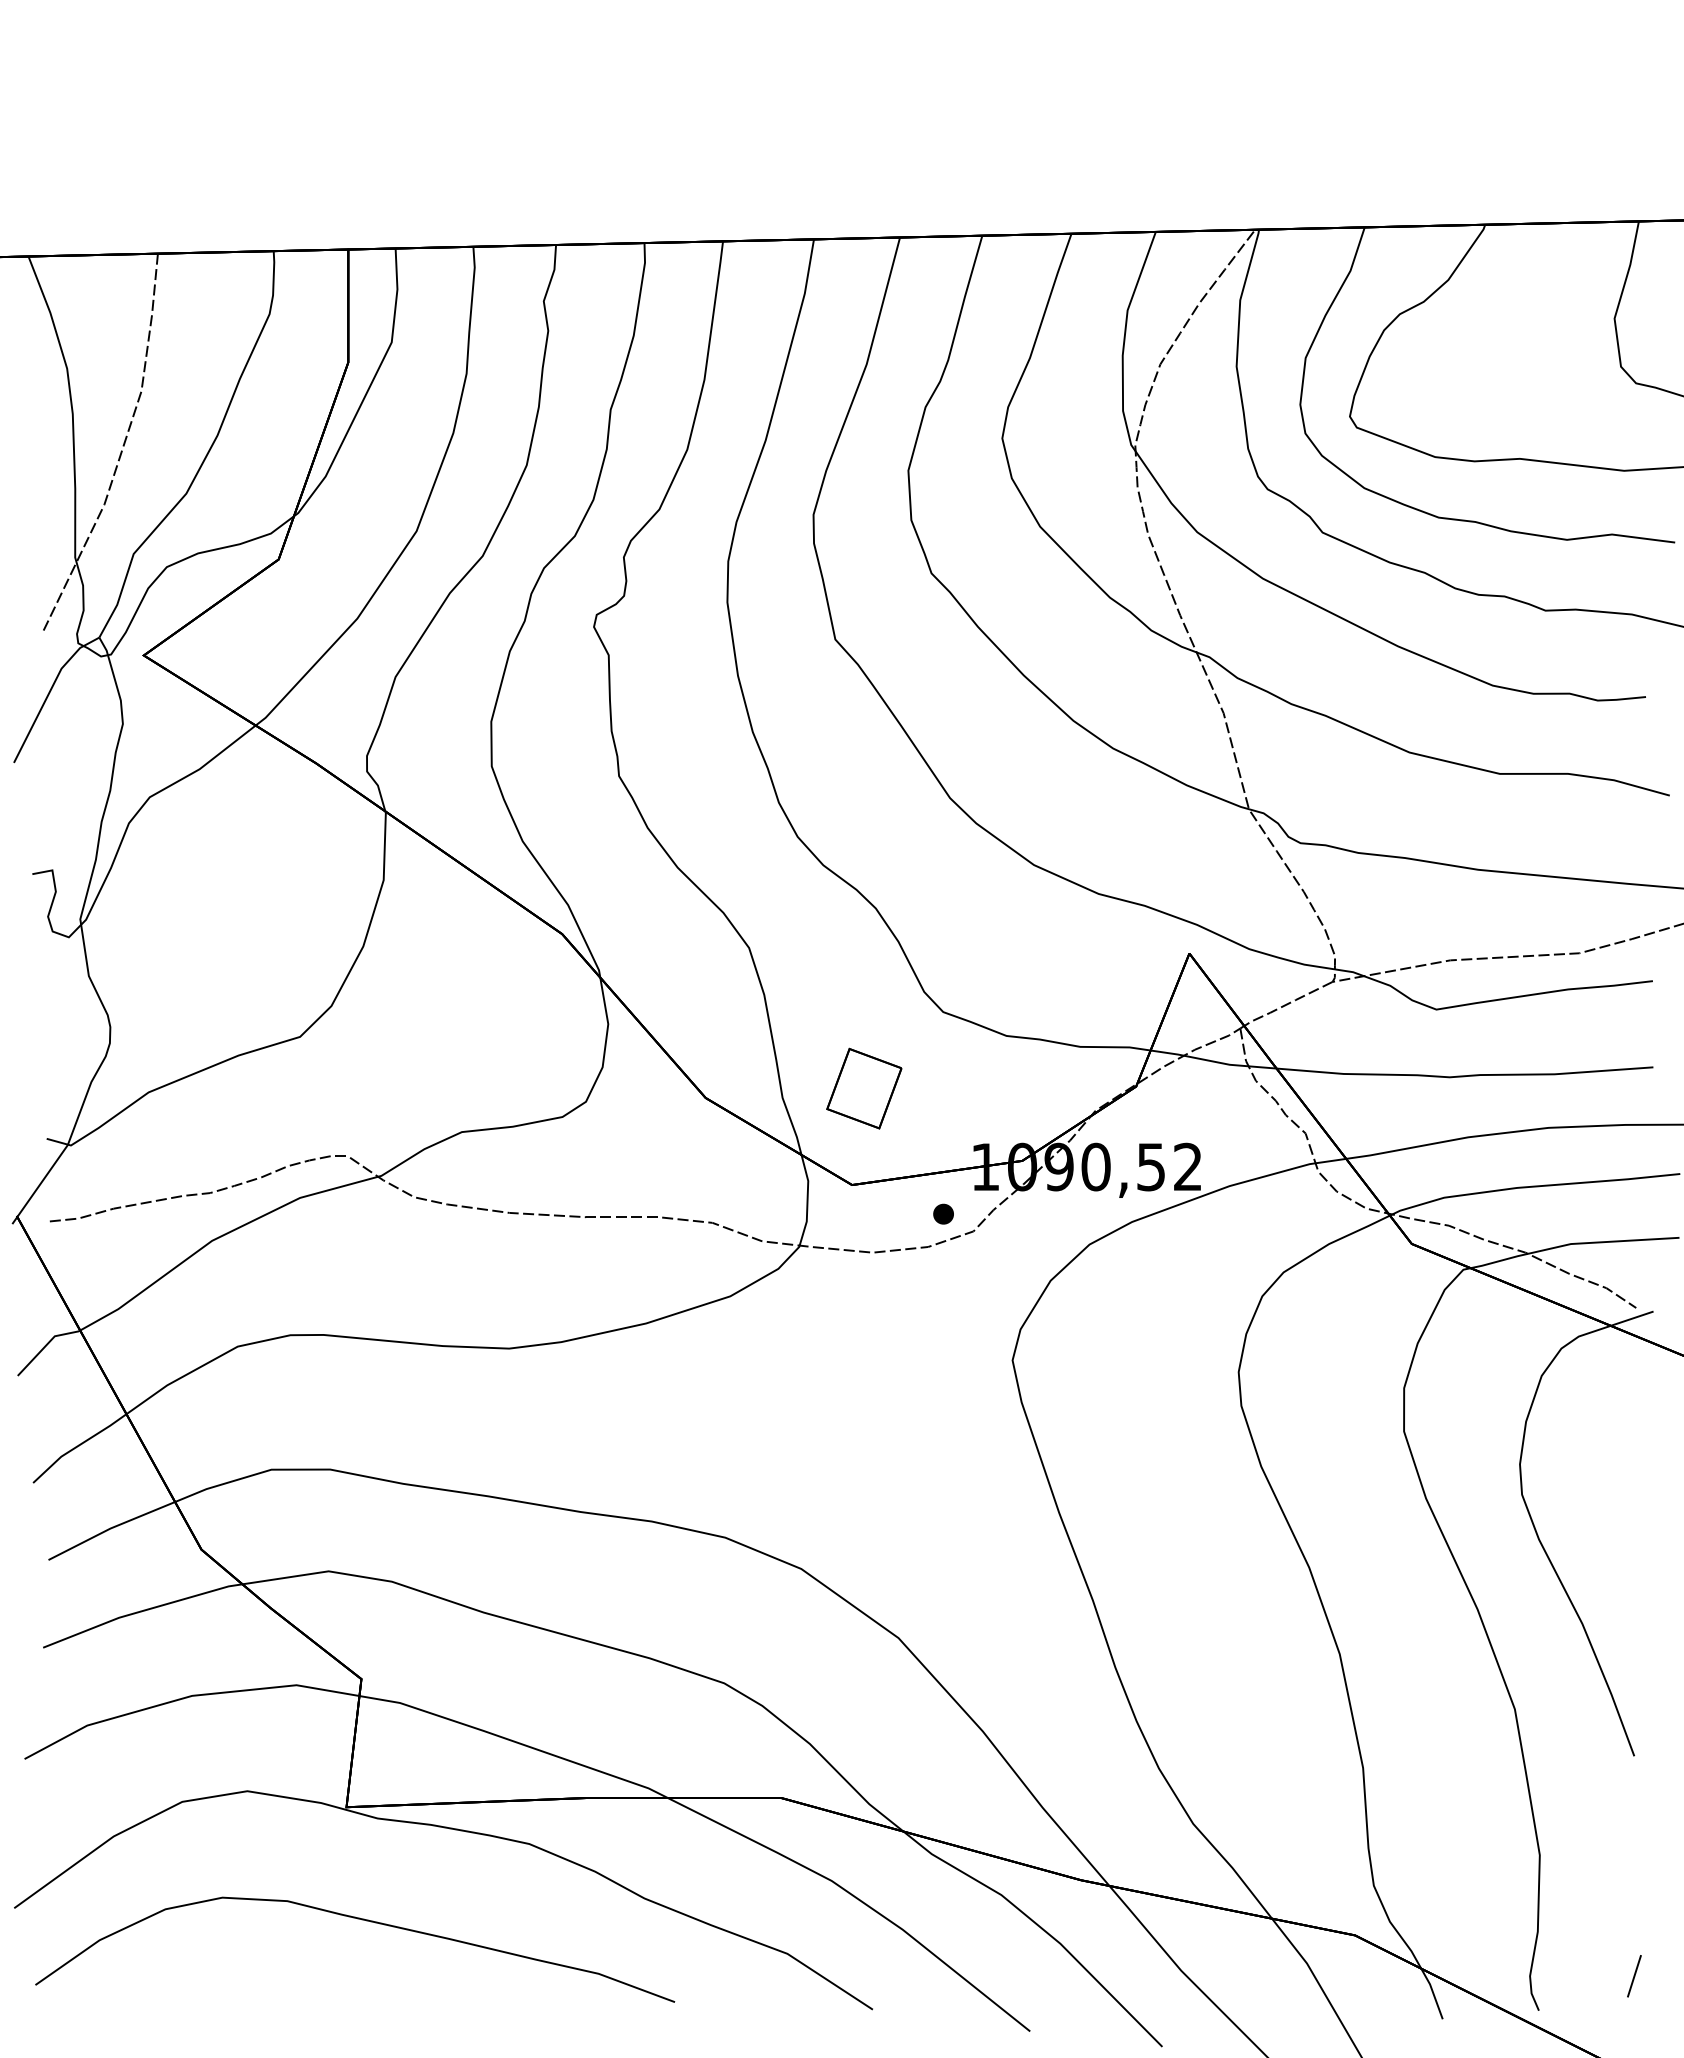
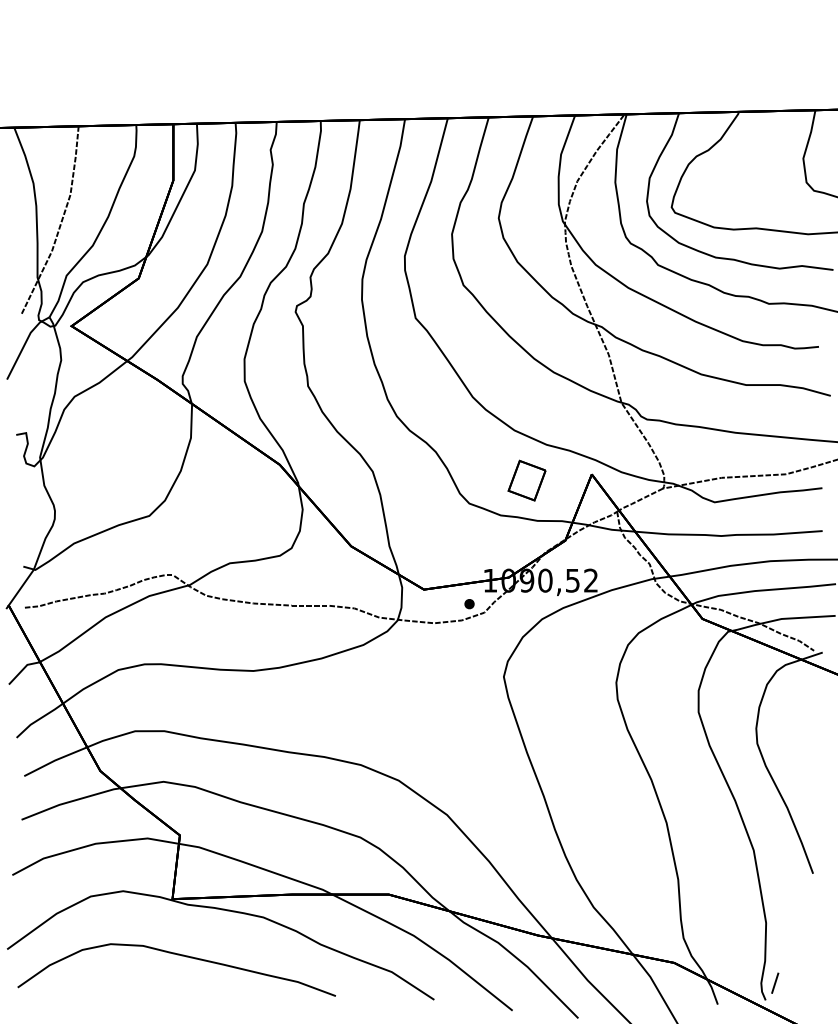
part: (863, 1088) -> (526, 480), moved
line: (1634, 1974) -> (775, 982), moved

